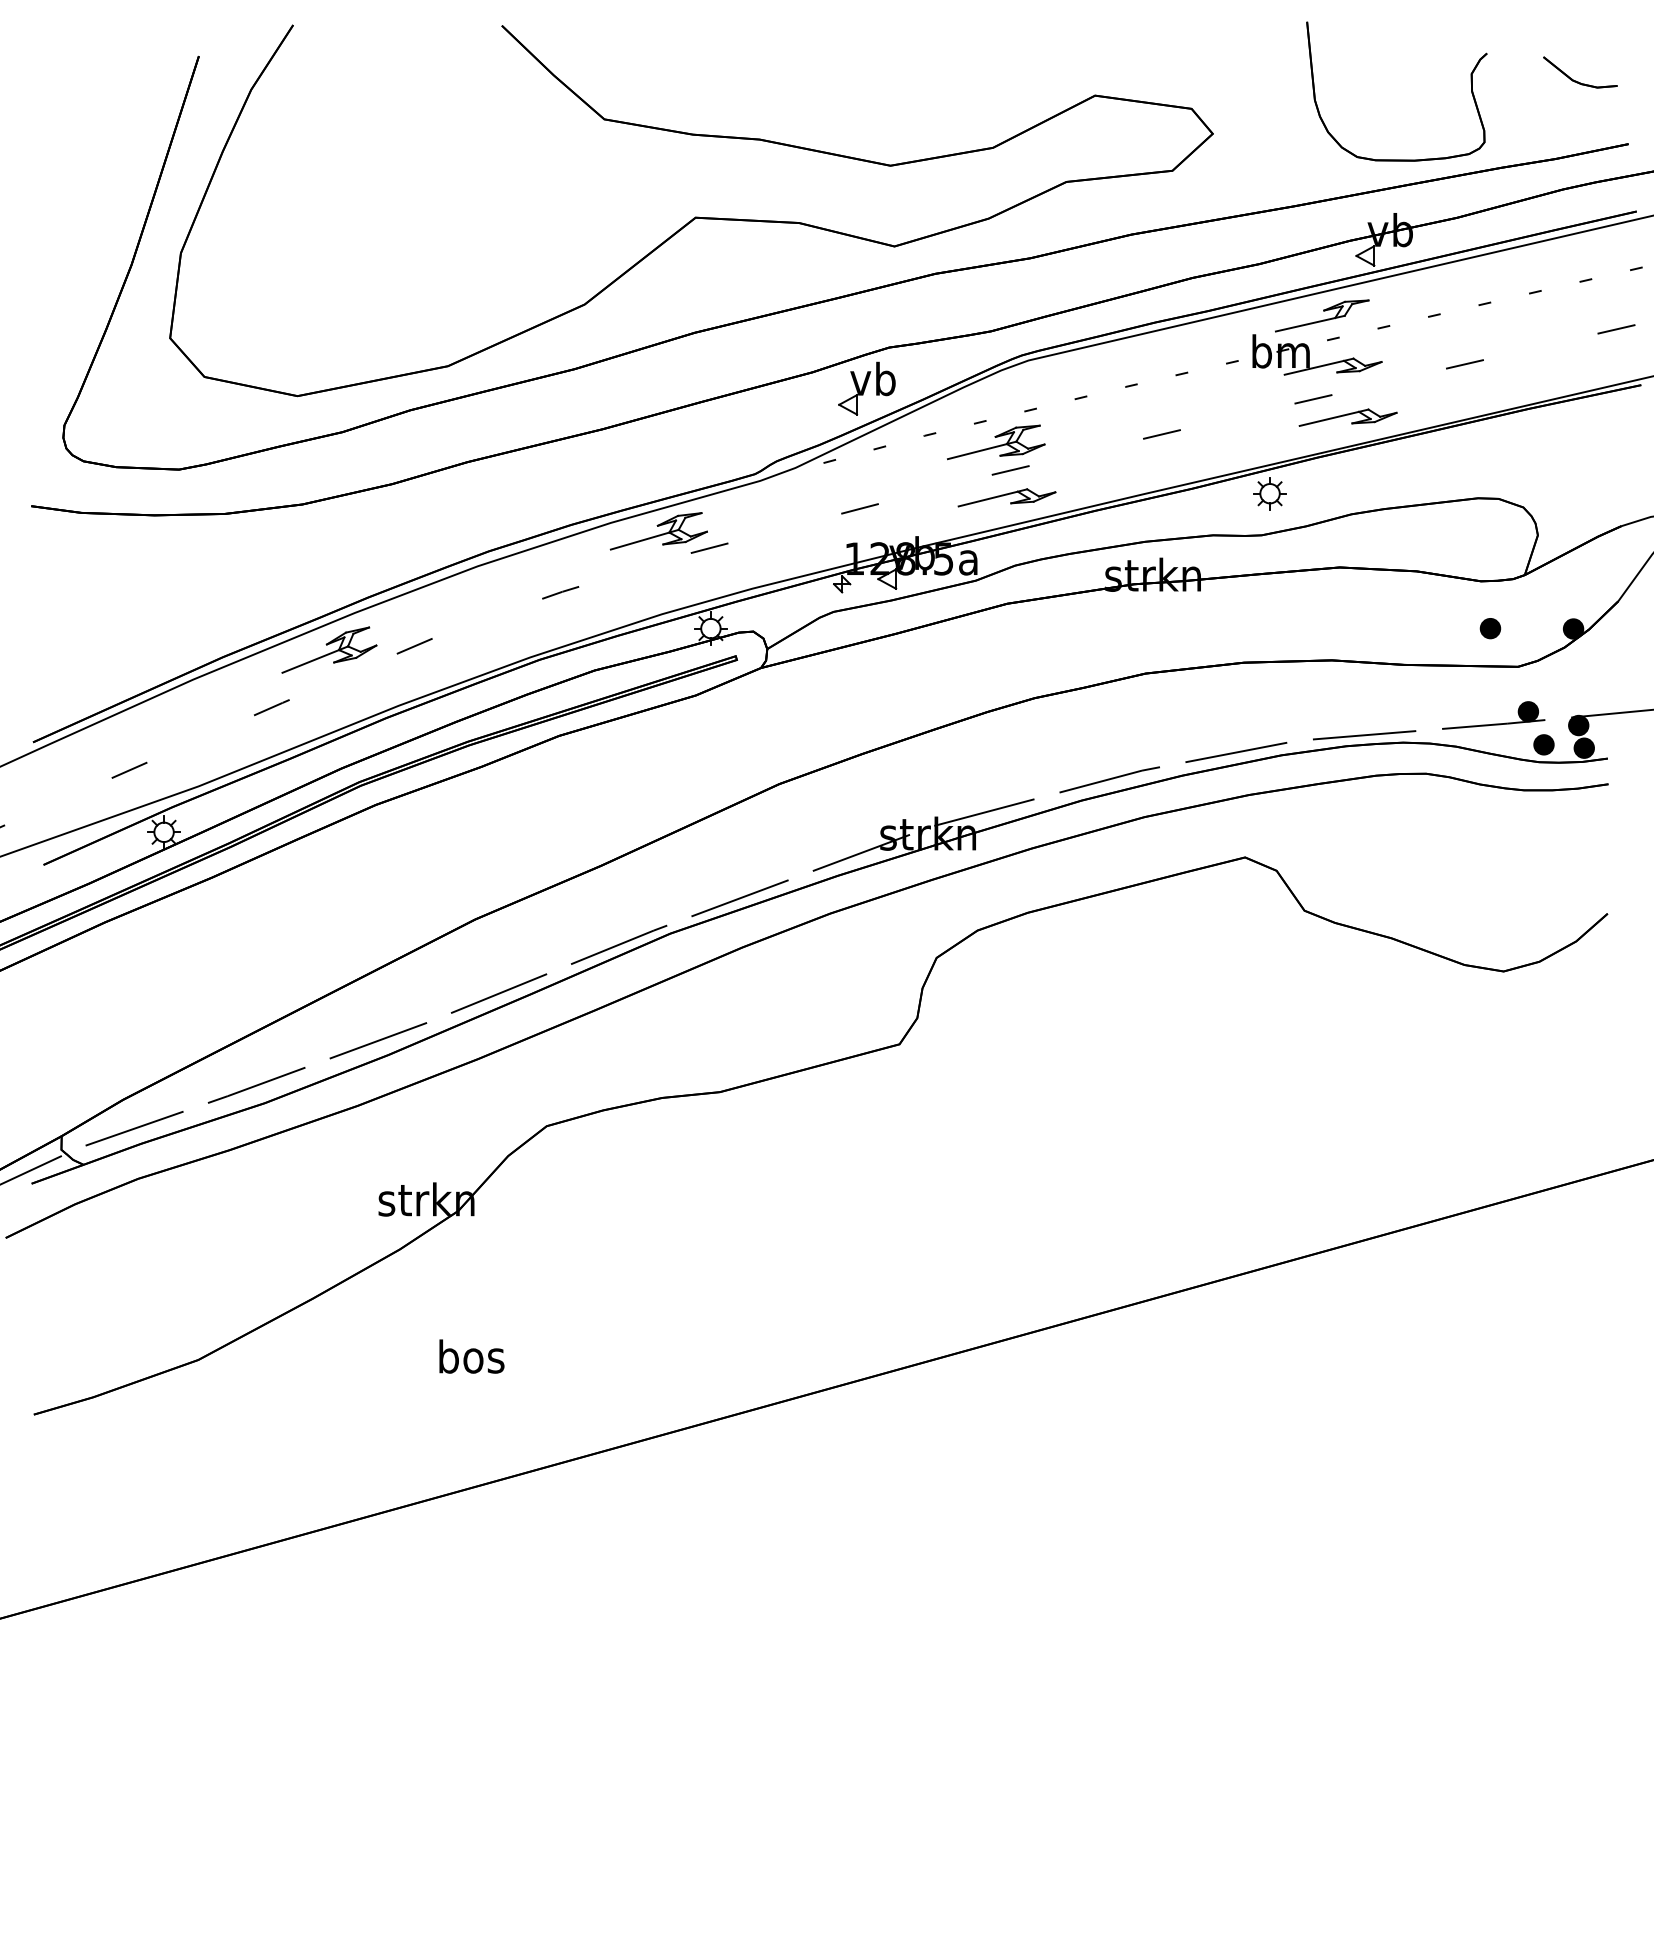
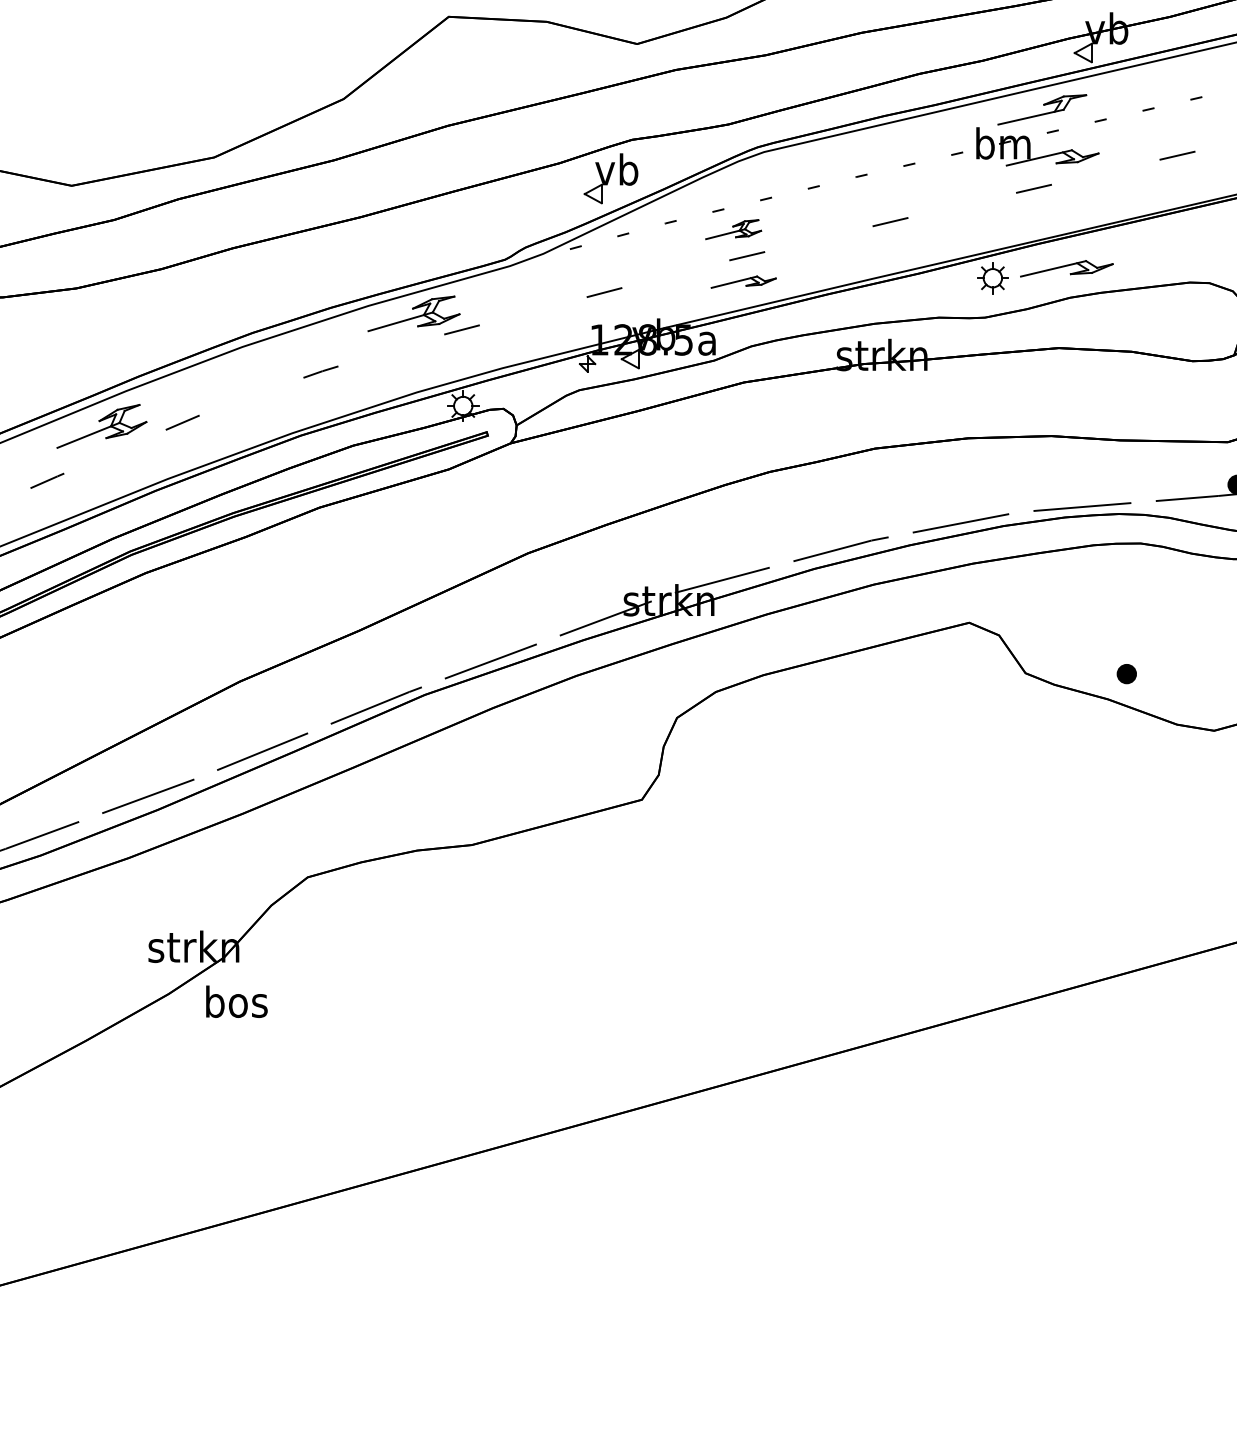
part: (1347, 417) -> (1066, 268), moved
part: (996, 442) -> (733, 229), size x0.6
part: (1006, 497) -> (743, 281), size x0.7
part: (1490, 628) -> (1126, 673), moved
text: (471, 1356) -> (236, 1001), moved

